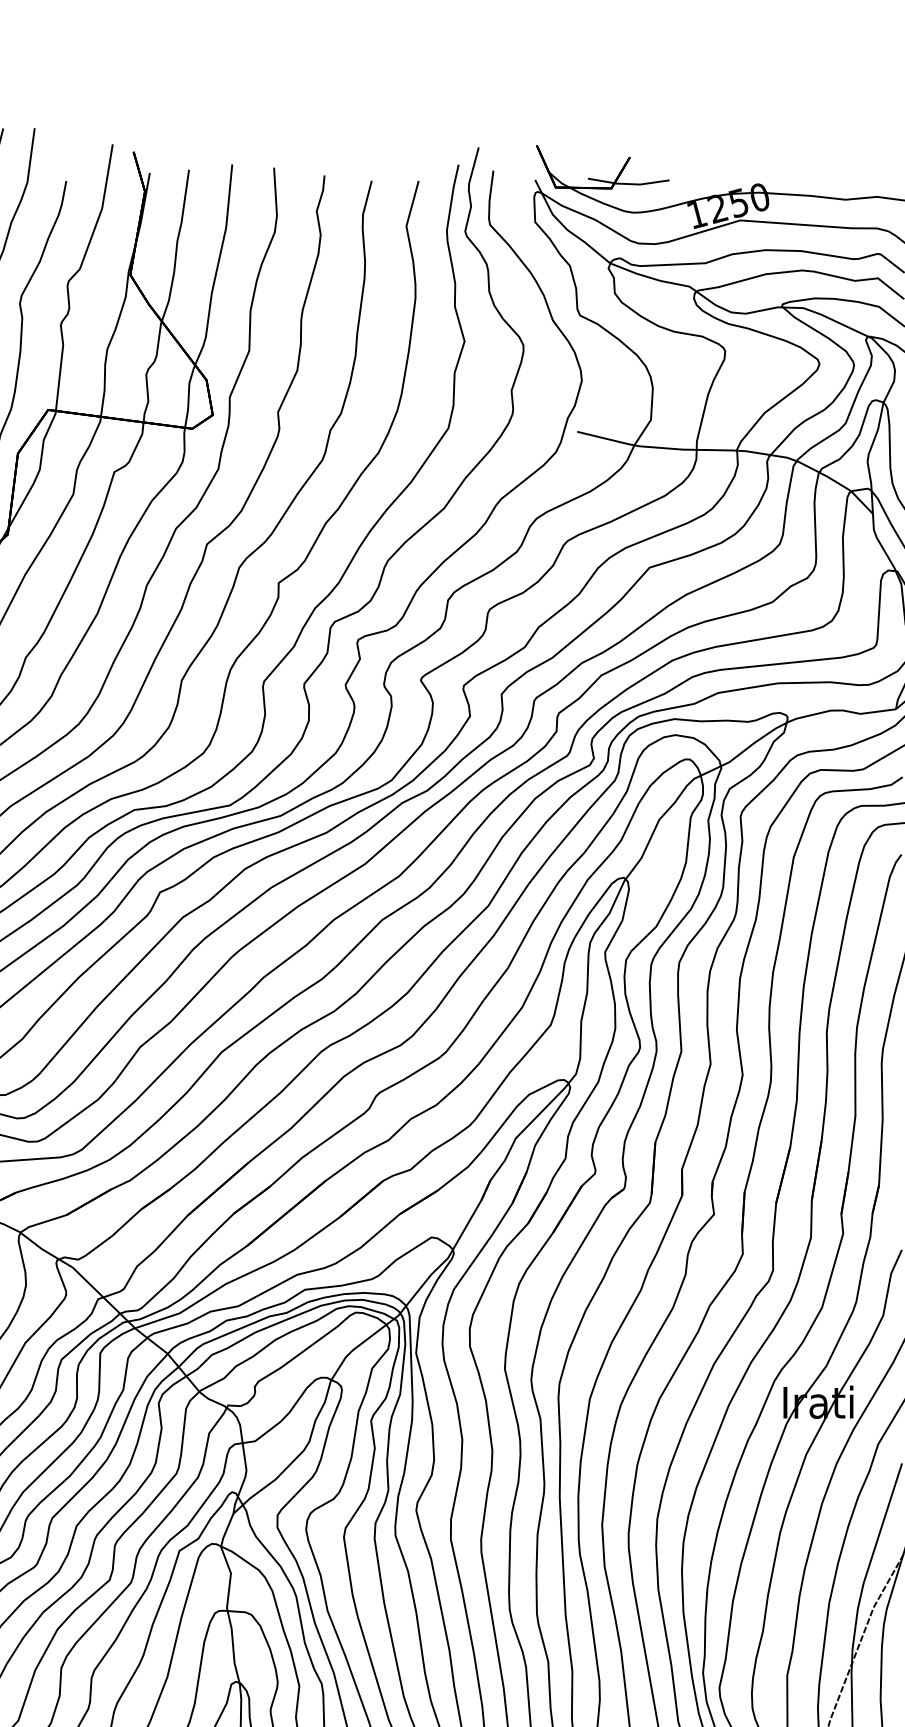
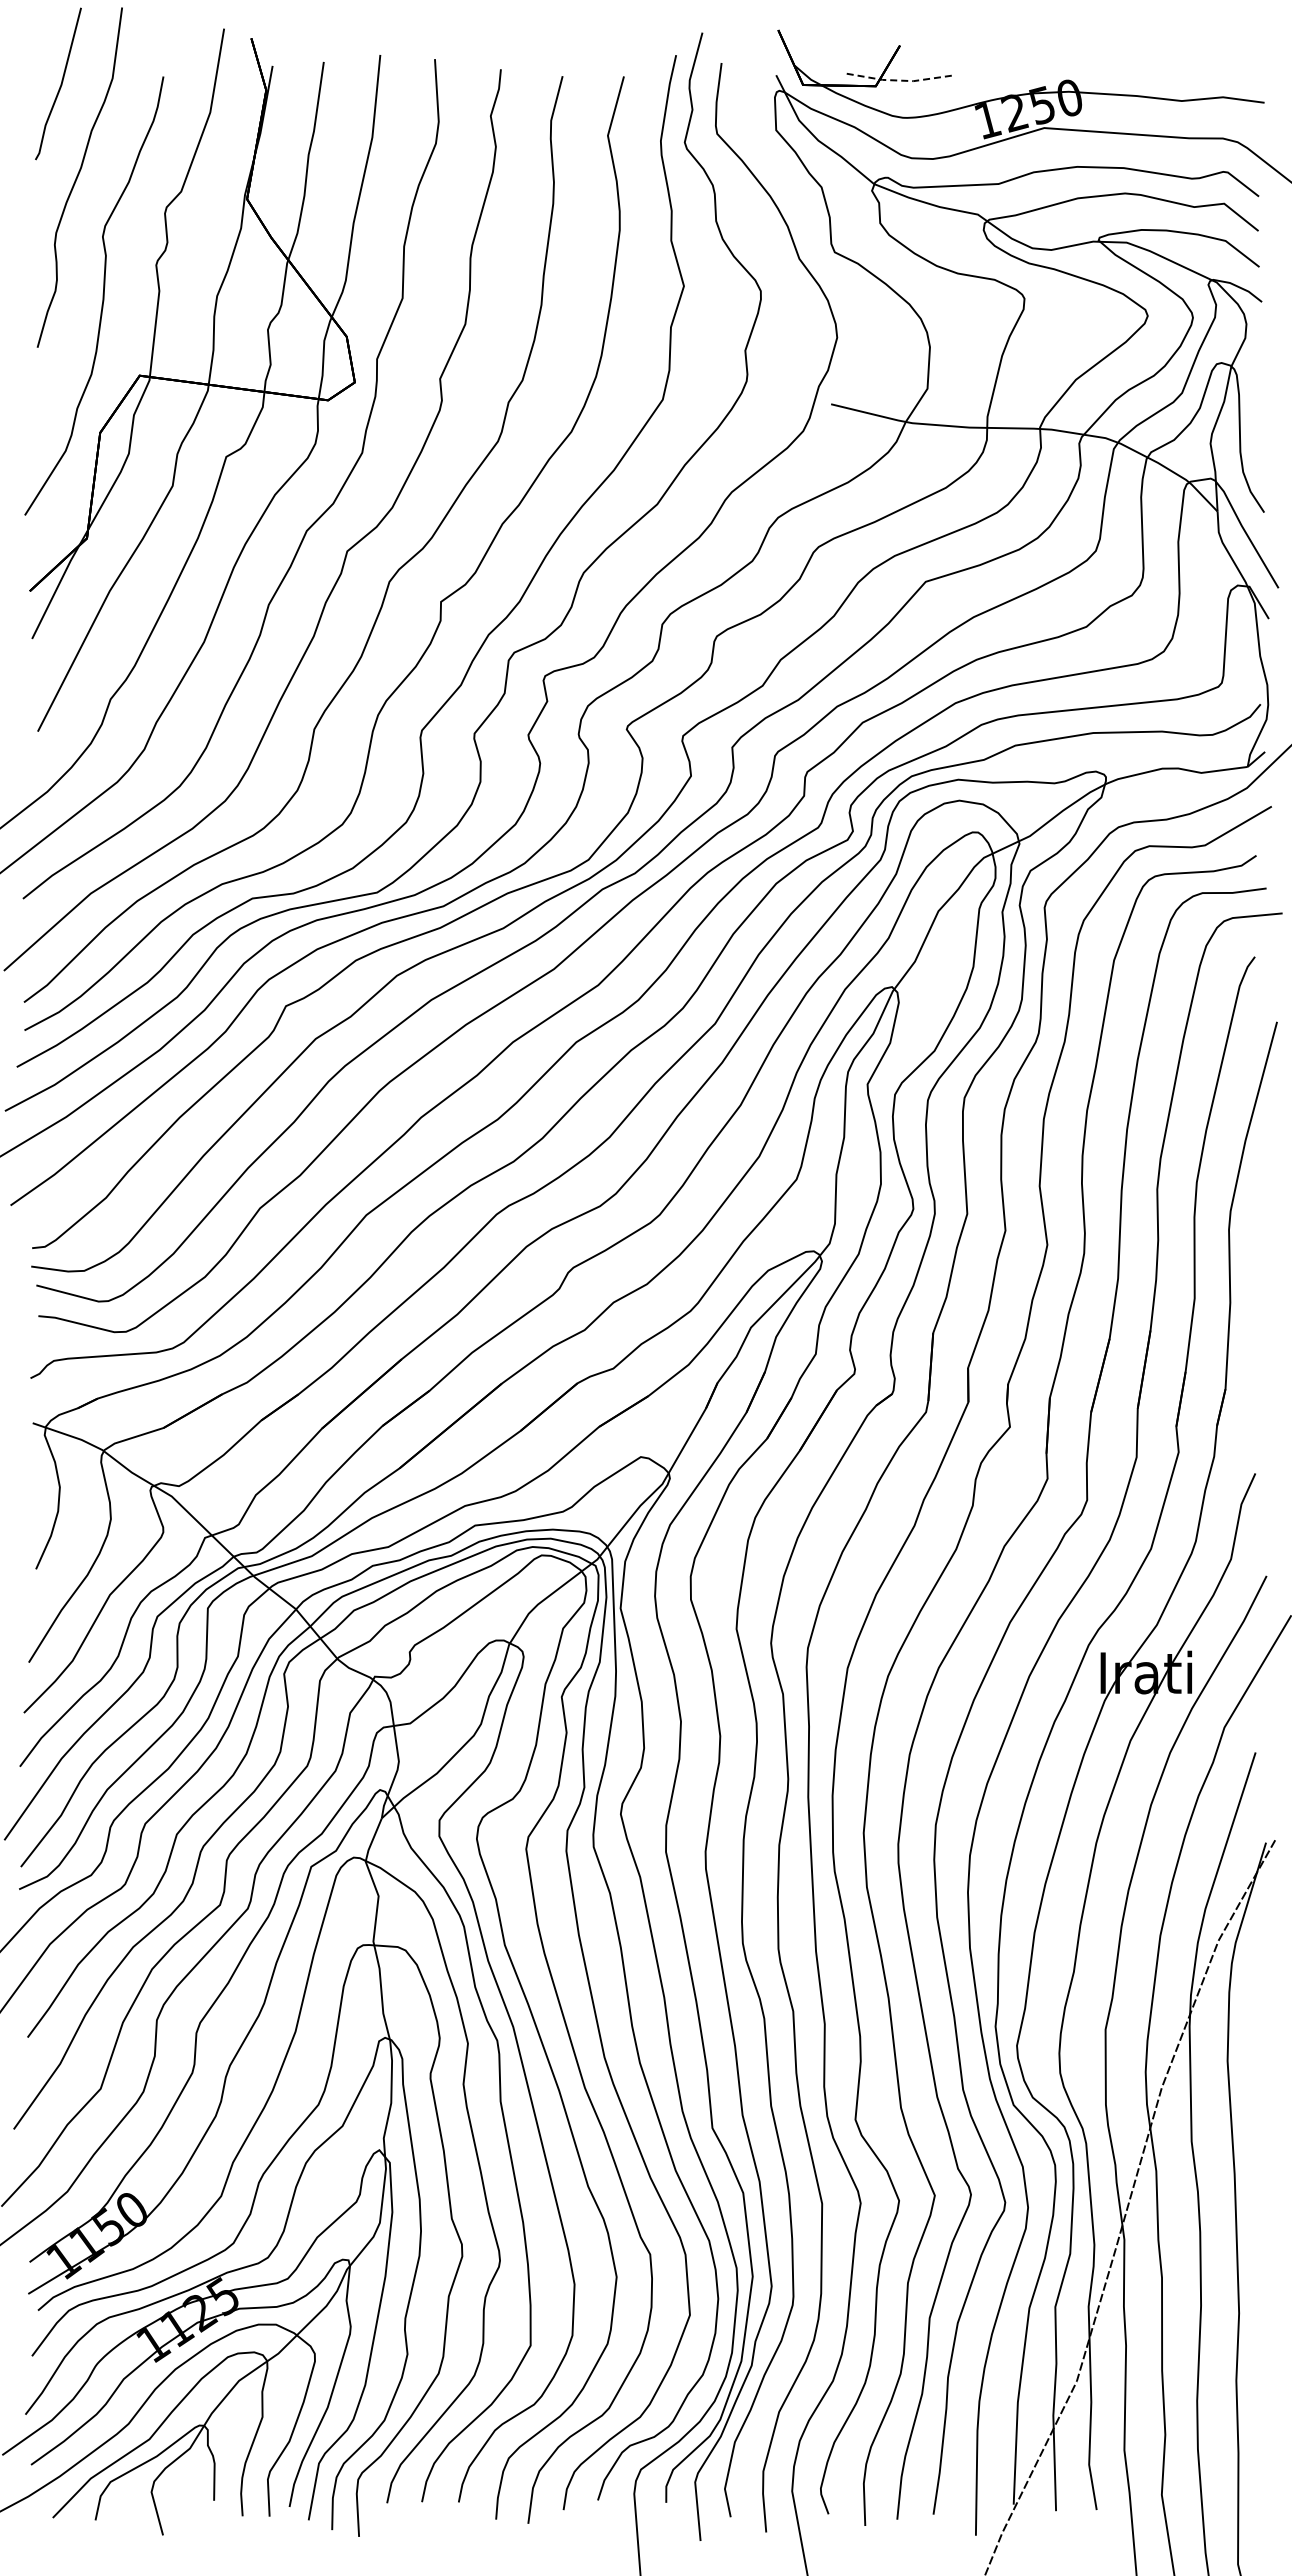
line: (628, 184) -> (897, 80), solid -> dashed

